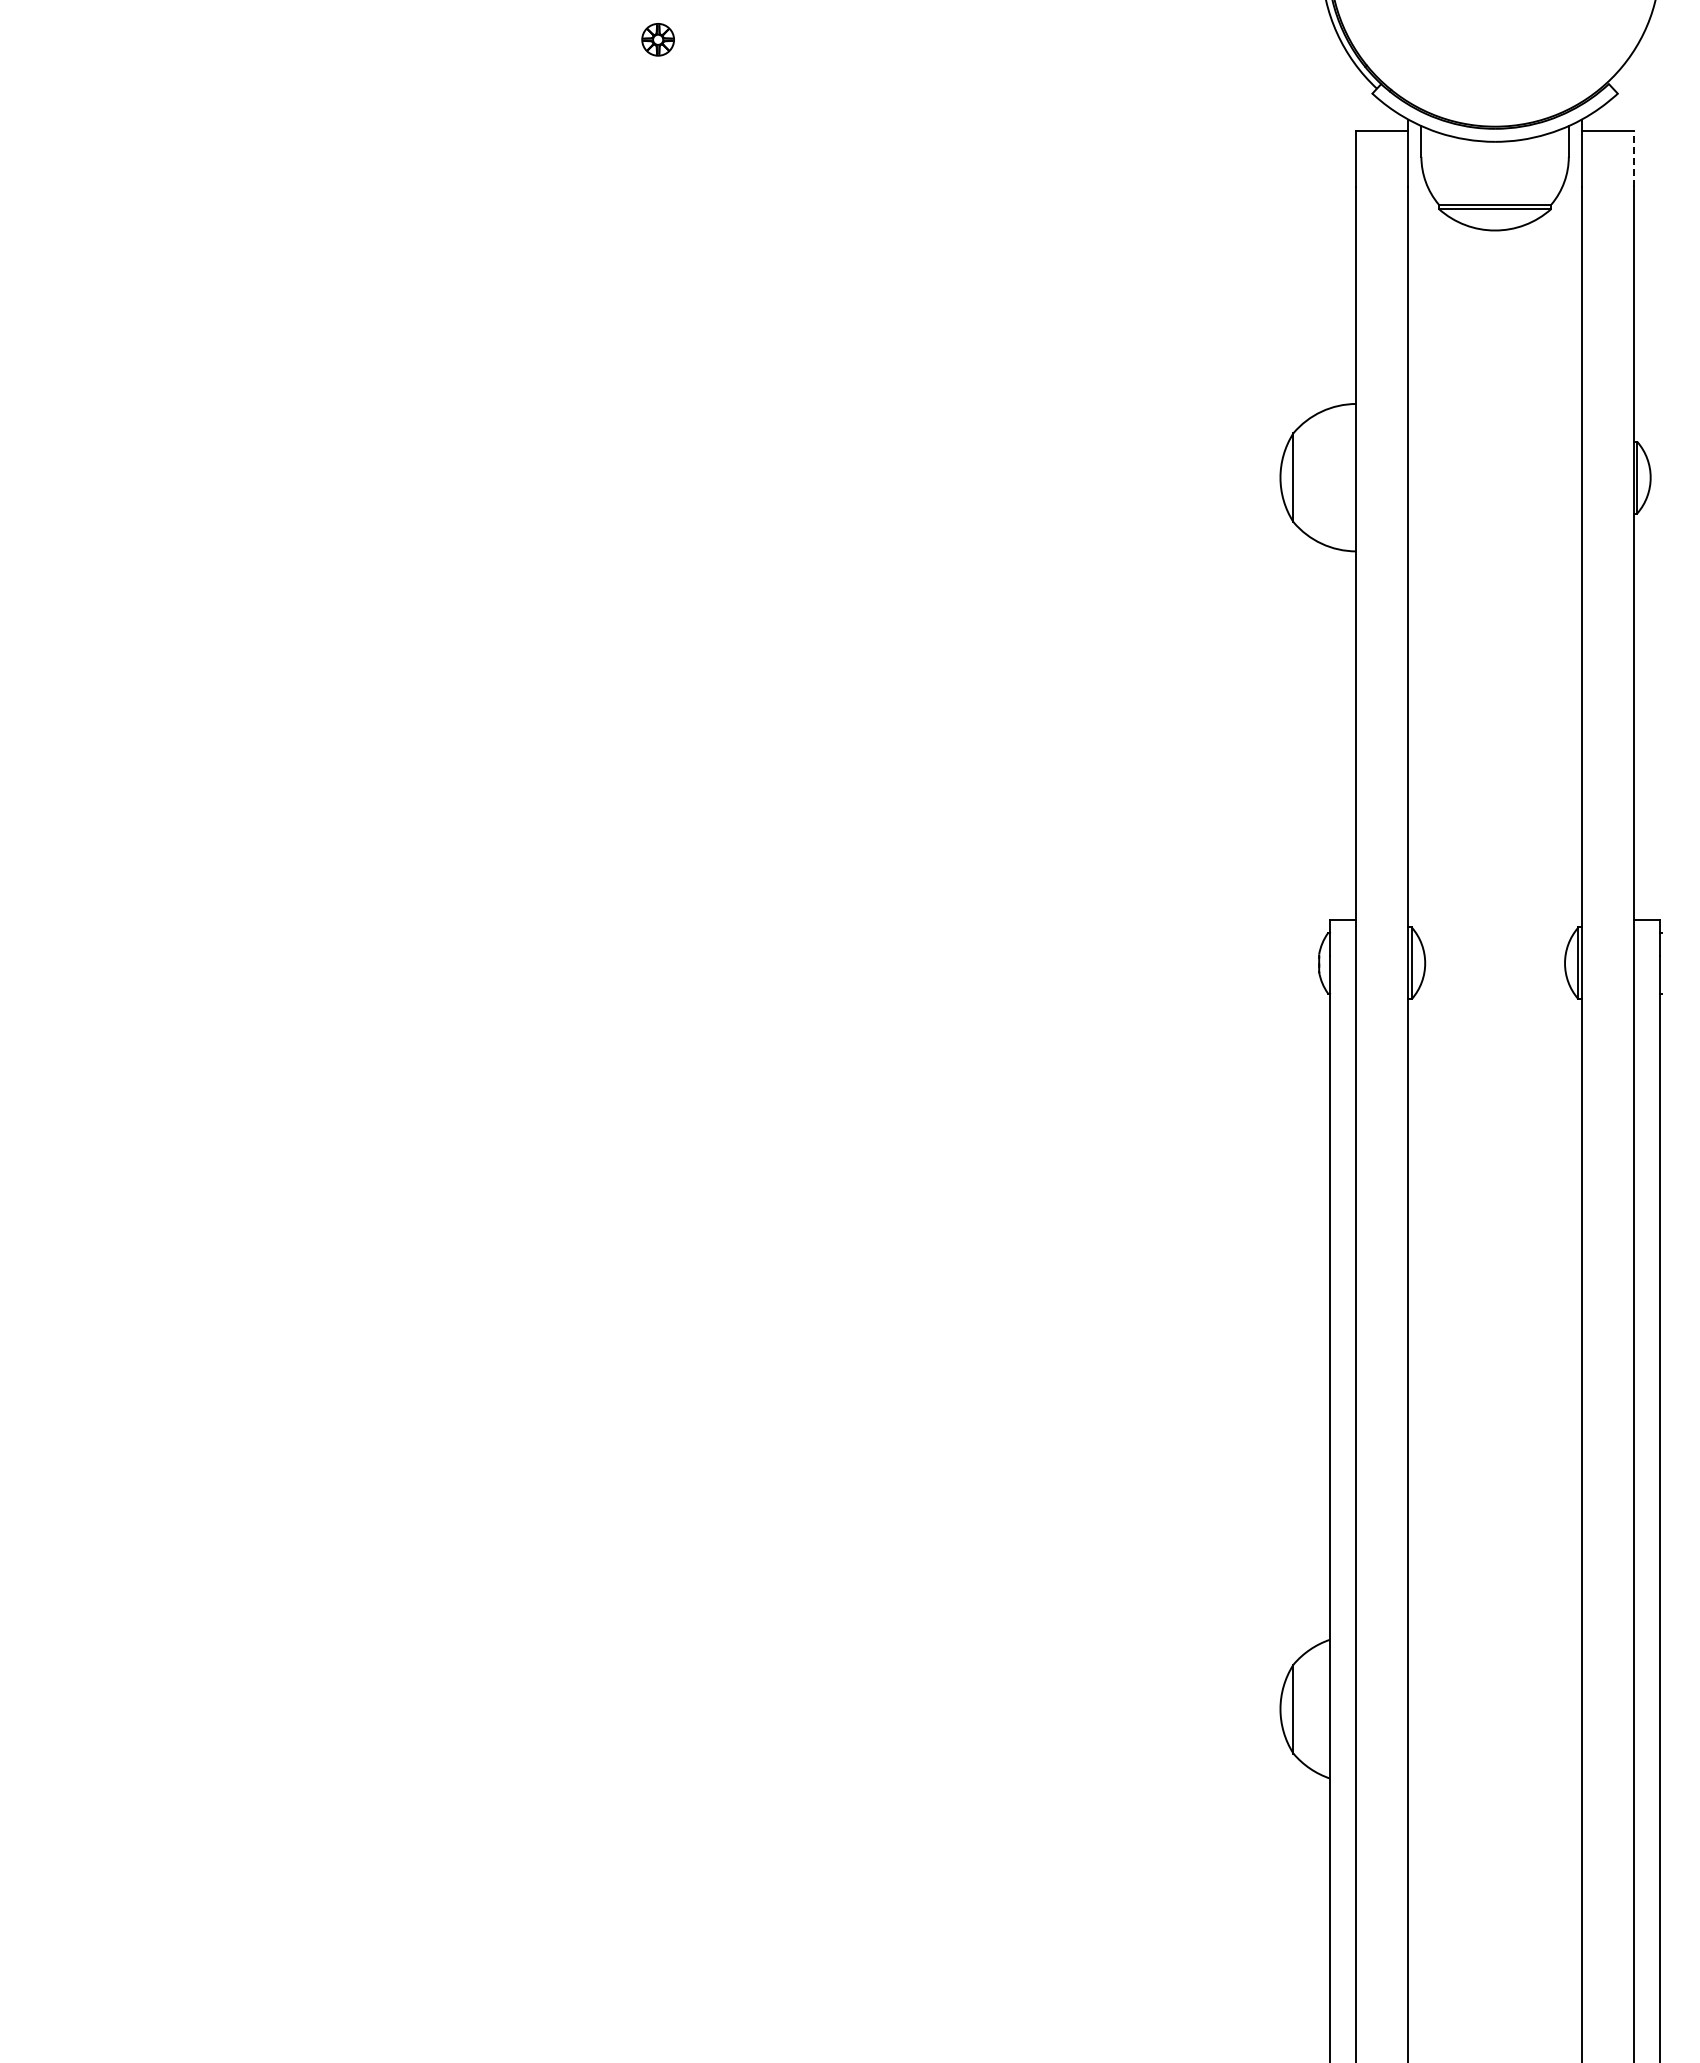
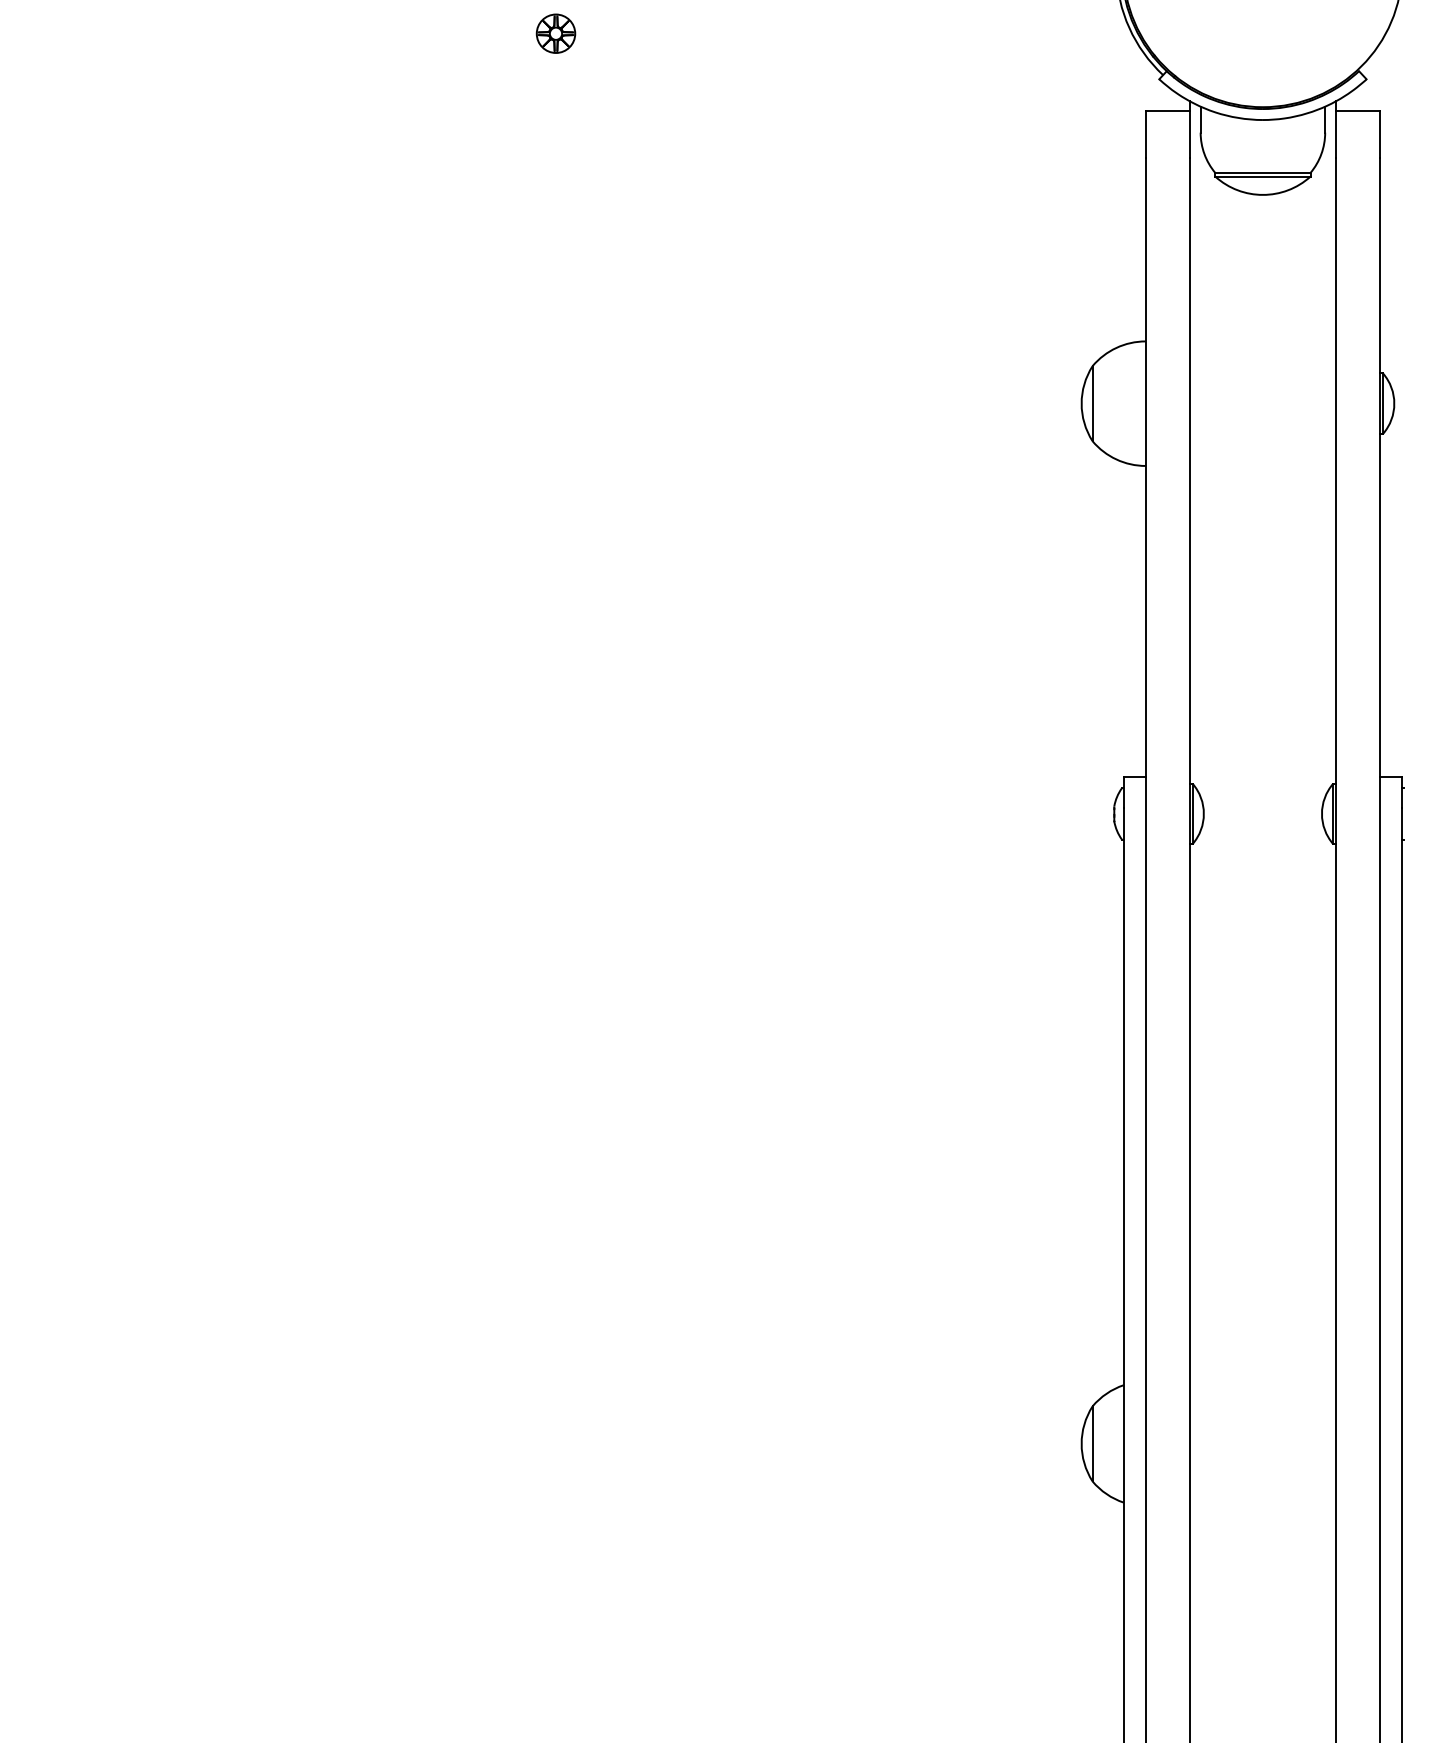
part: (657, 39) -> (555, 33), size x1.43
line: (1633, 158) -> (1379, 134), dashed -> solid

